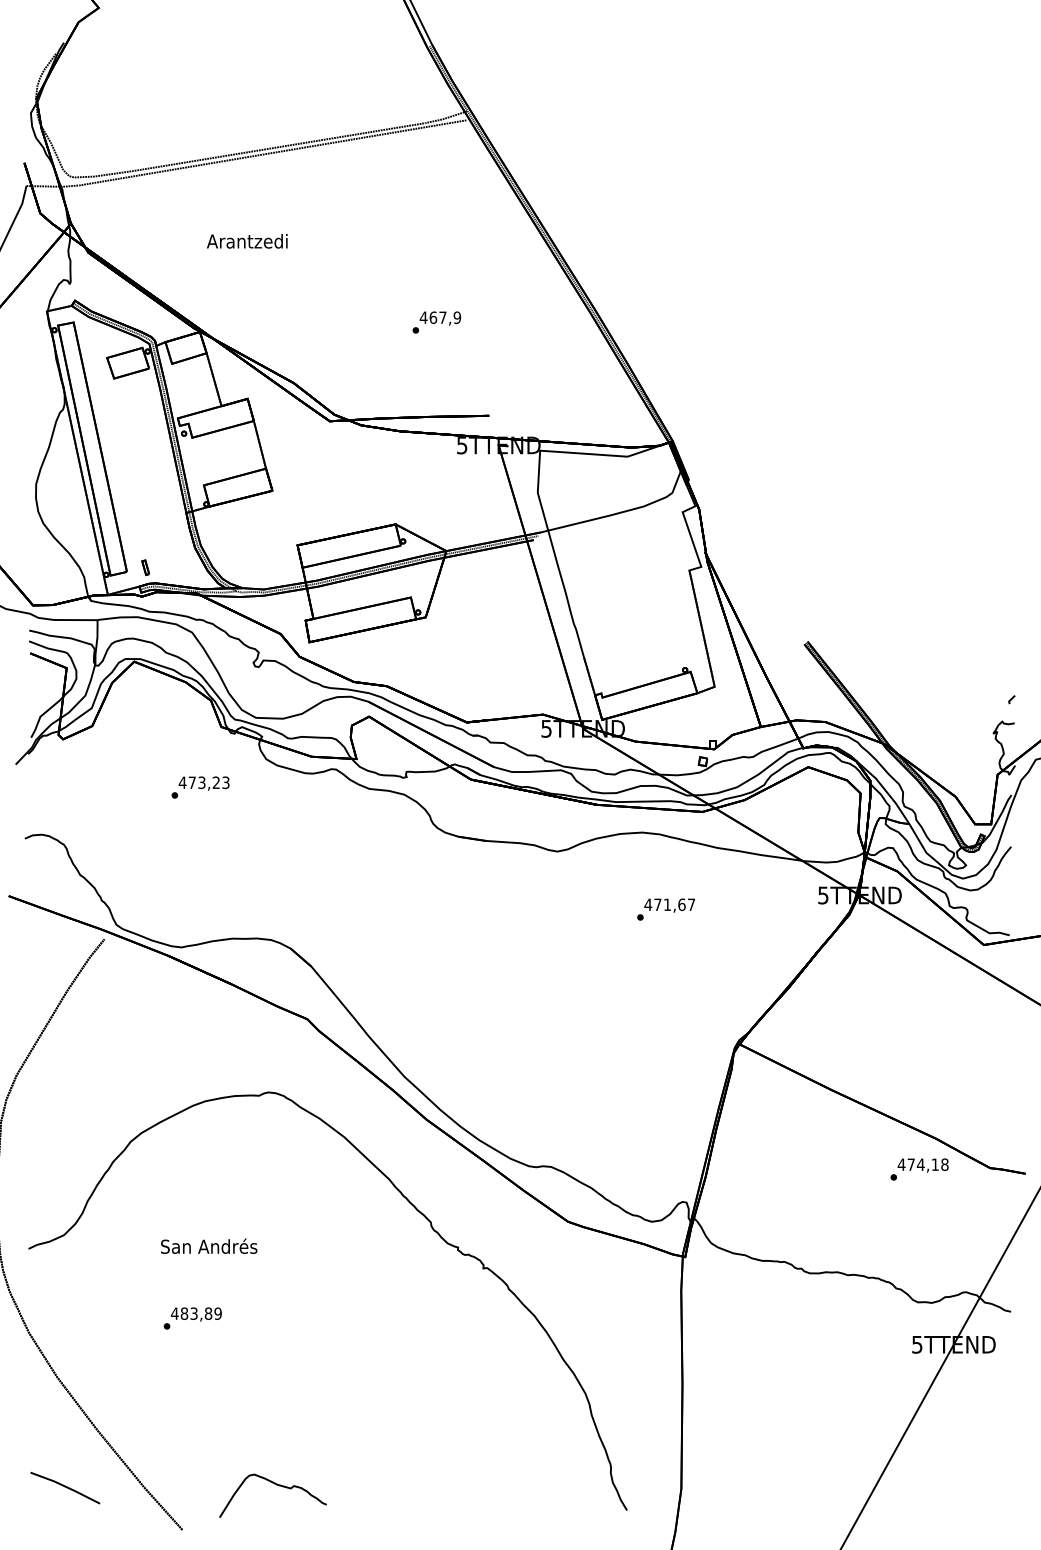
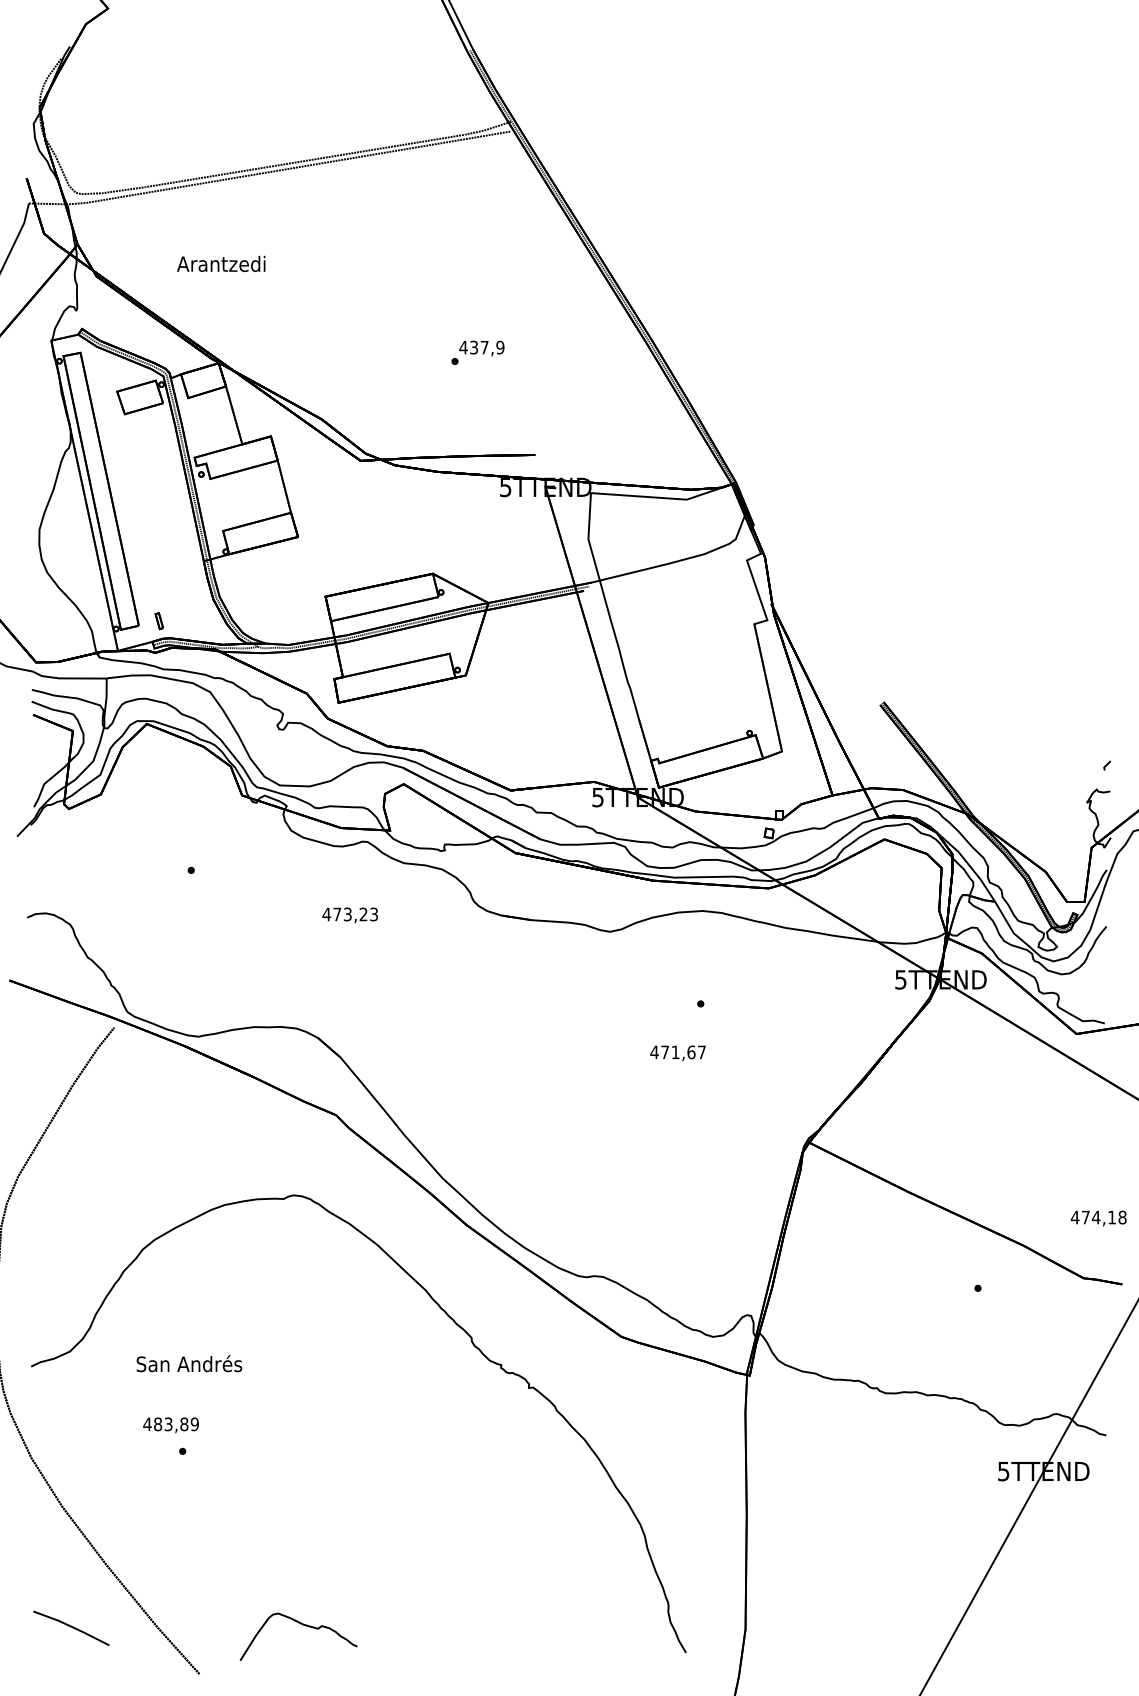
text: (247, 241) -> (221, 264), moved
text: (433, 317) -> (474, 347), 467,9 -> 437,9
text: (203, 783) -> (349, 915), moved
text: (669, 905) -> (677, 1053), moved
text: (922, 1165) -> (1098, 1218), moved
text: (209, 1245) -> (189, 1362), moved
text: (195, 1314) -> (170, 1425), moved

